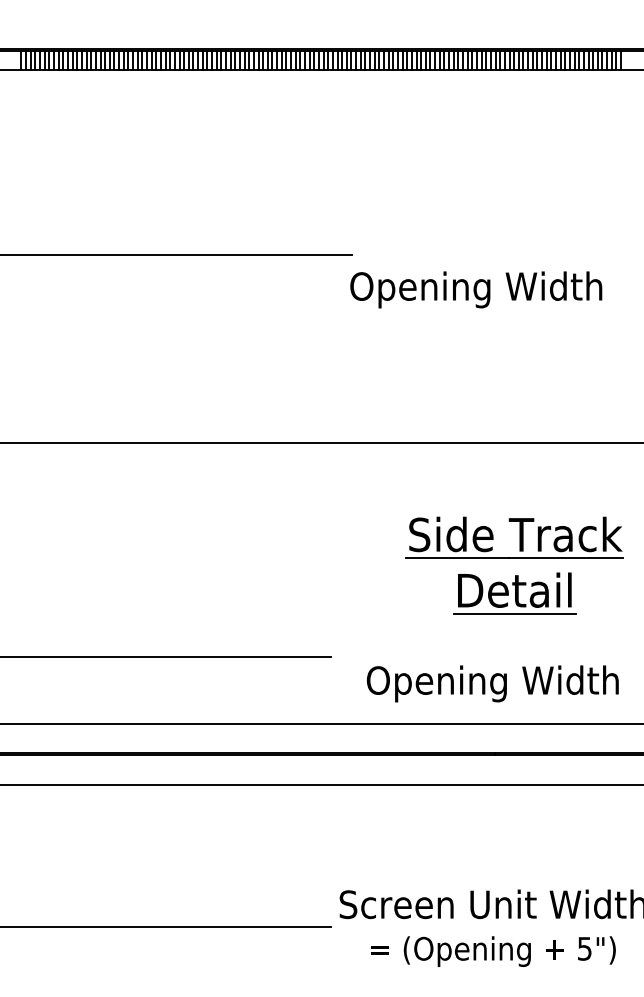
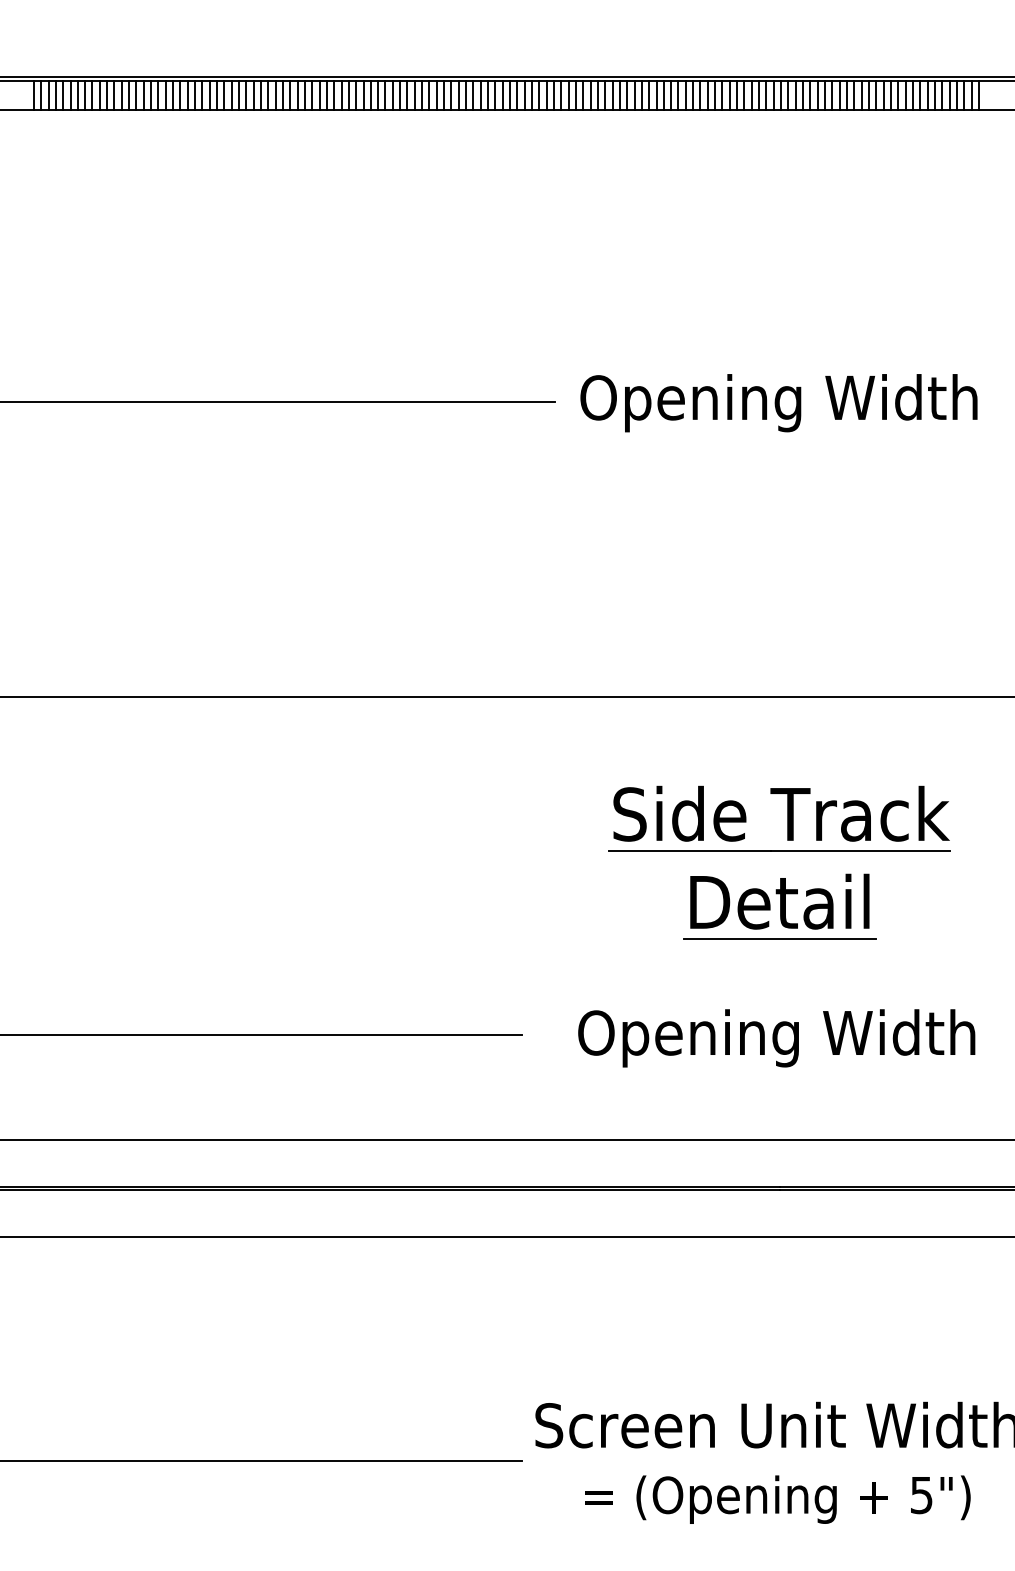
text: (476, 289) -> (779, 402), moved
part: (514, 558) -> (779, 851), moved
text: (492, 683) -> (776, 1037), moved

